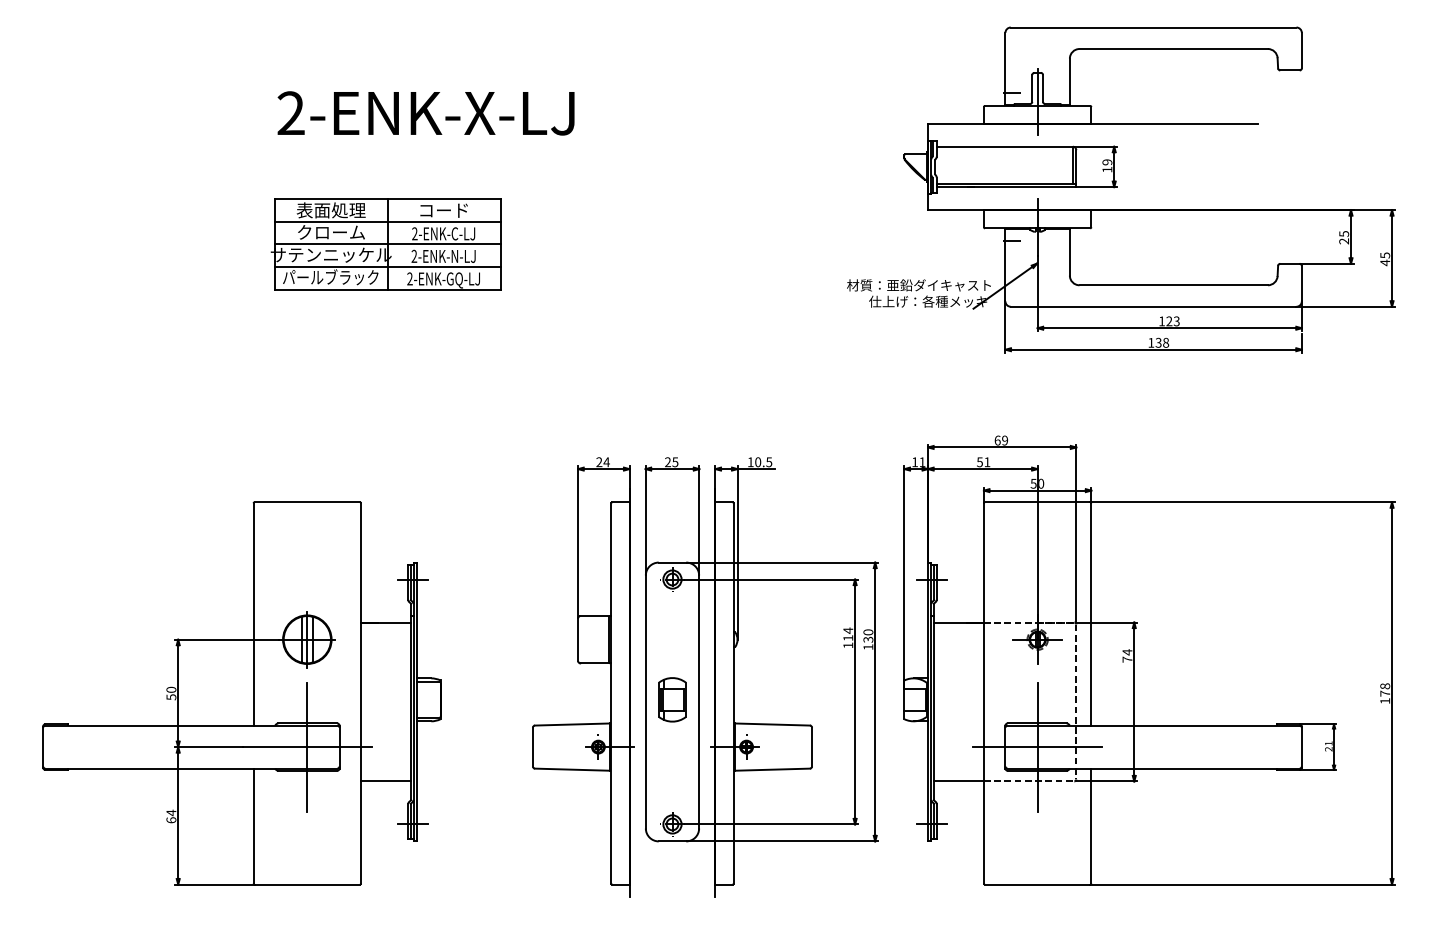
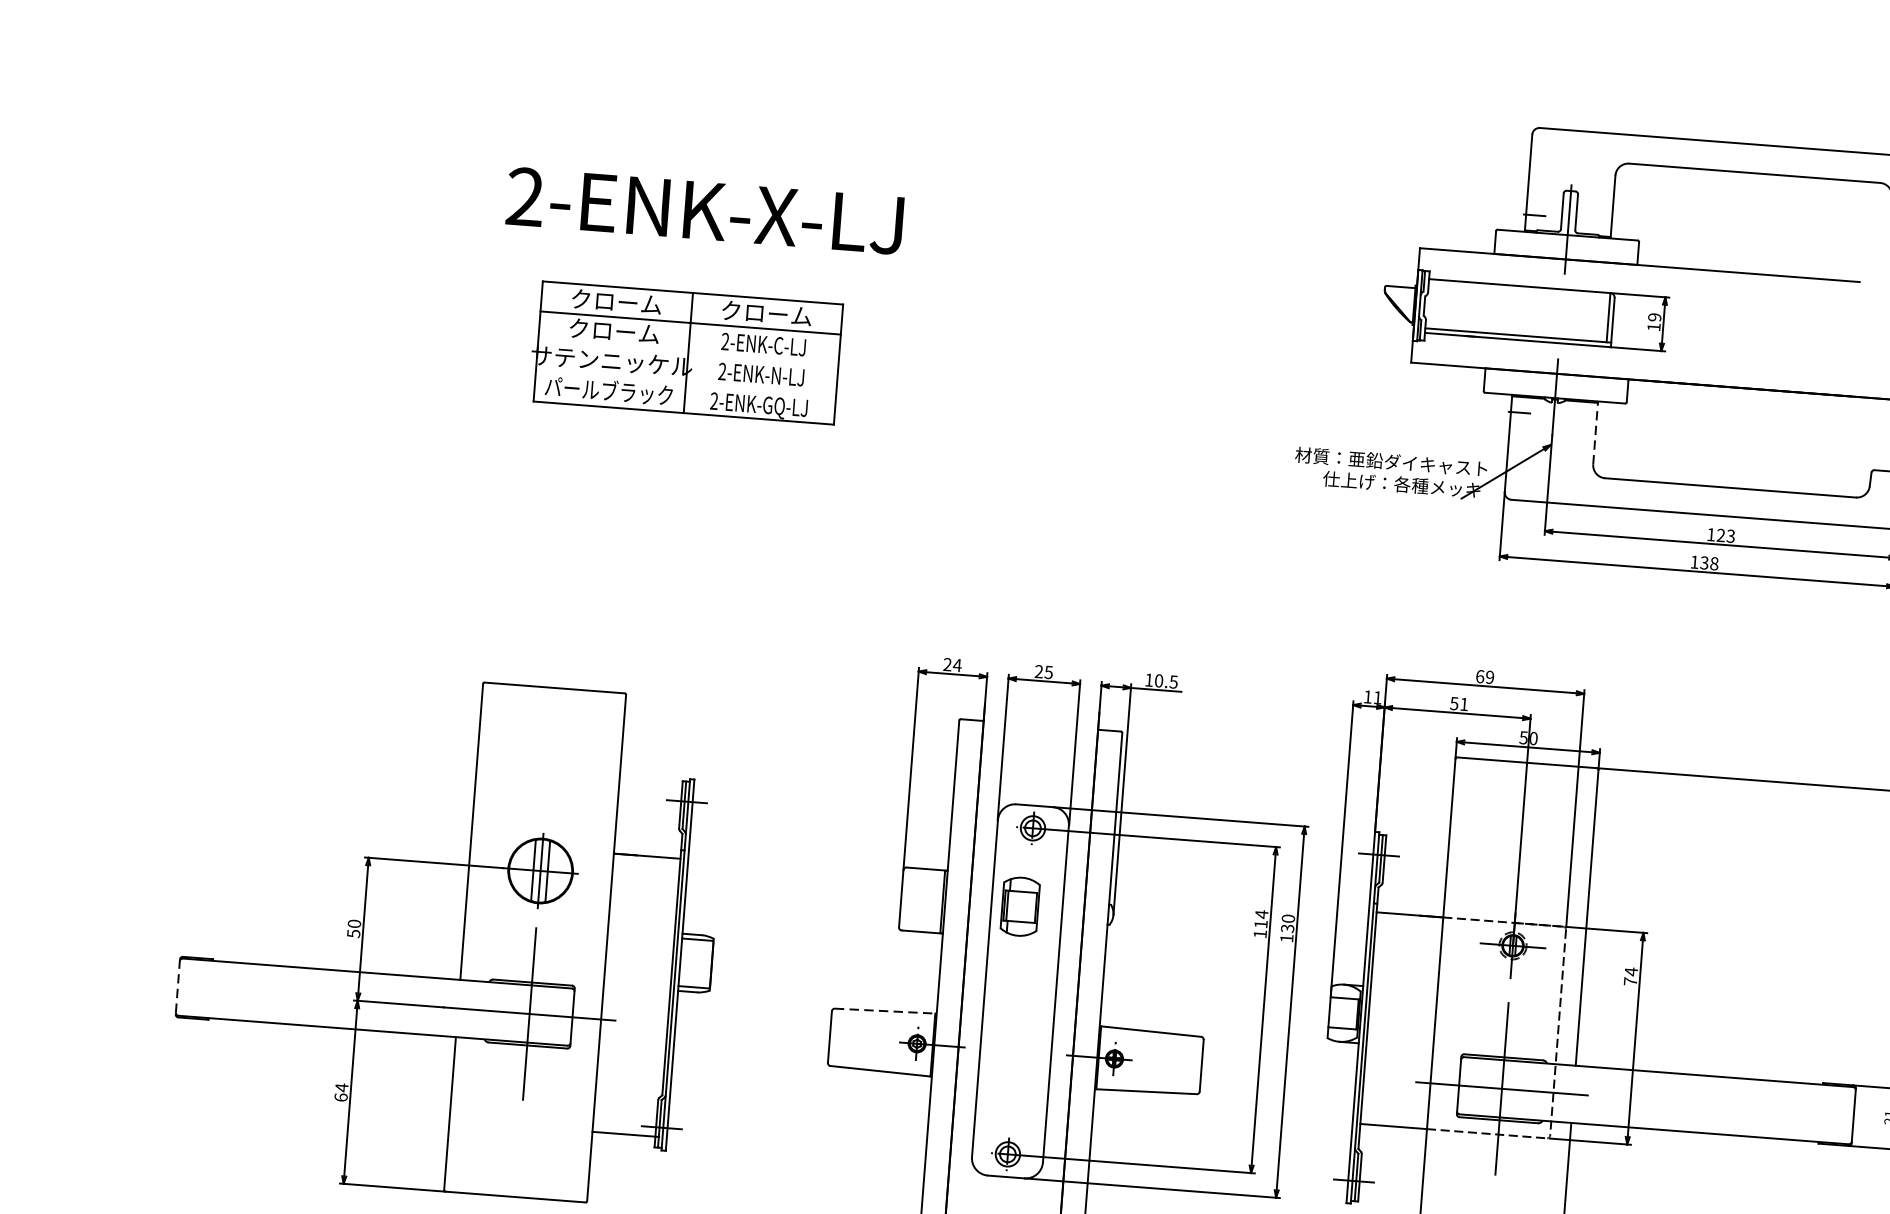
text: (425, 113) -> (704, 210), moved
text: (330, 210) -> (615, 301), 表面処理 -> クローム
text: (443, 210) -> (765, 313), コード -> クローム
line: (387, 244) -> (687, 353), removed
line: (1069, 252) -> (1595, 433), solid -> dashed
line: (387, 267) -> (685, 383), removed
part: (672, 699) -> (1020, 906), moved
line: (572, 724) -> (885, 1011), solid -> dashed
line: (43, 747) -> (178, 987), solid -> dashed
line: (386, 781) -> (626, 1134), moved

